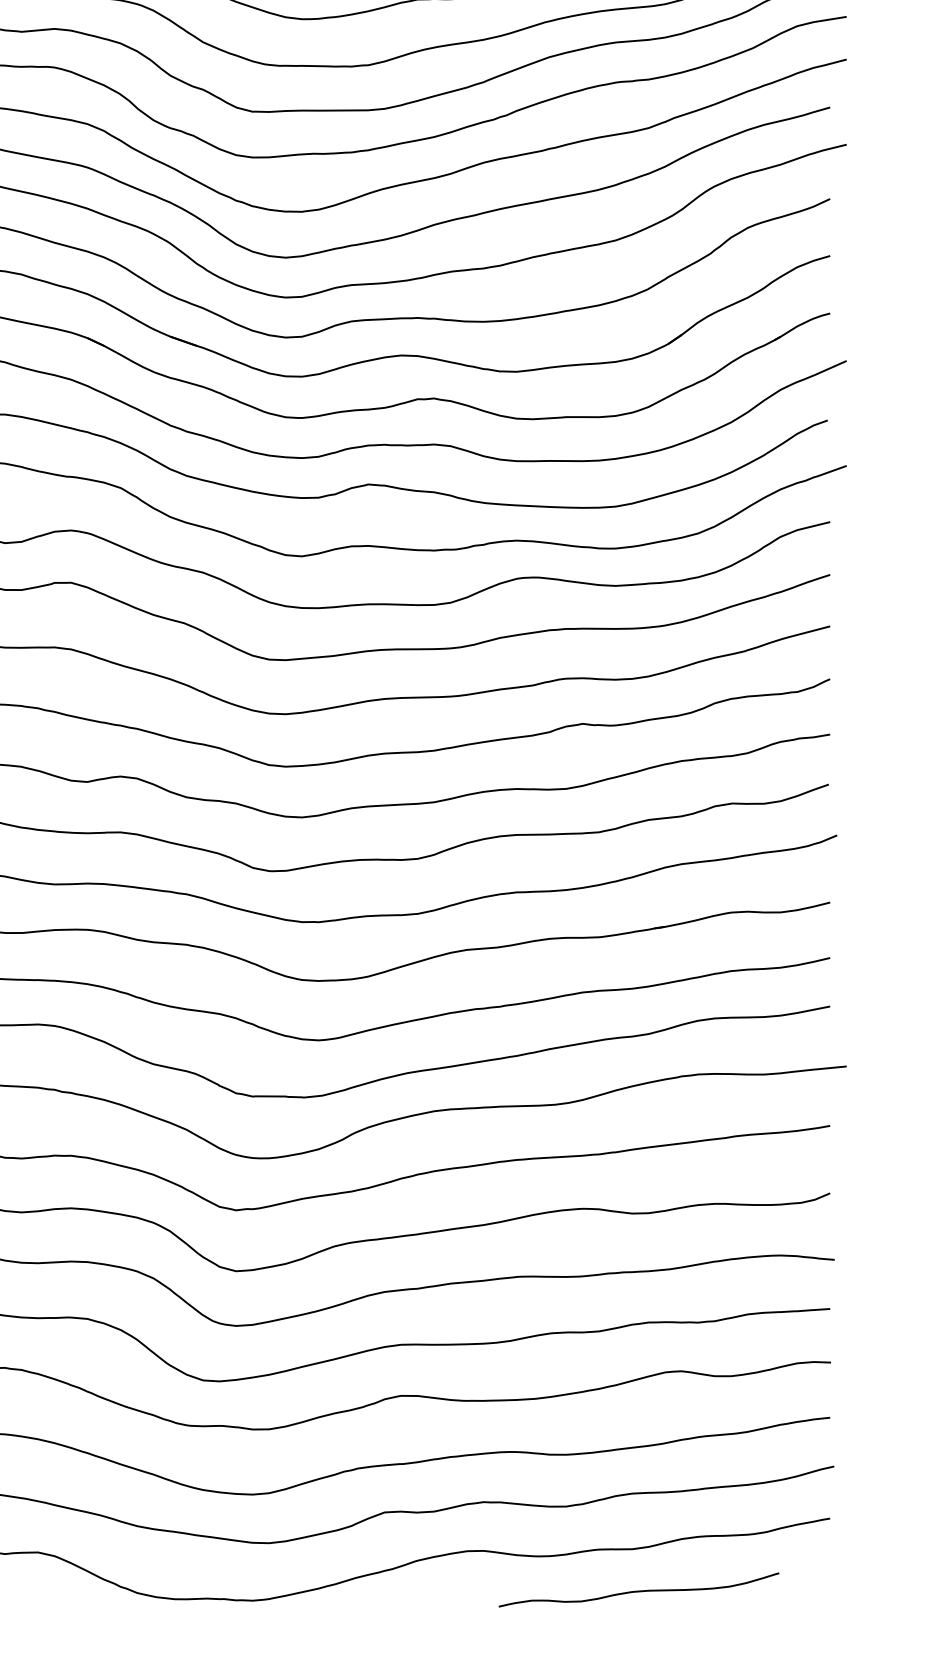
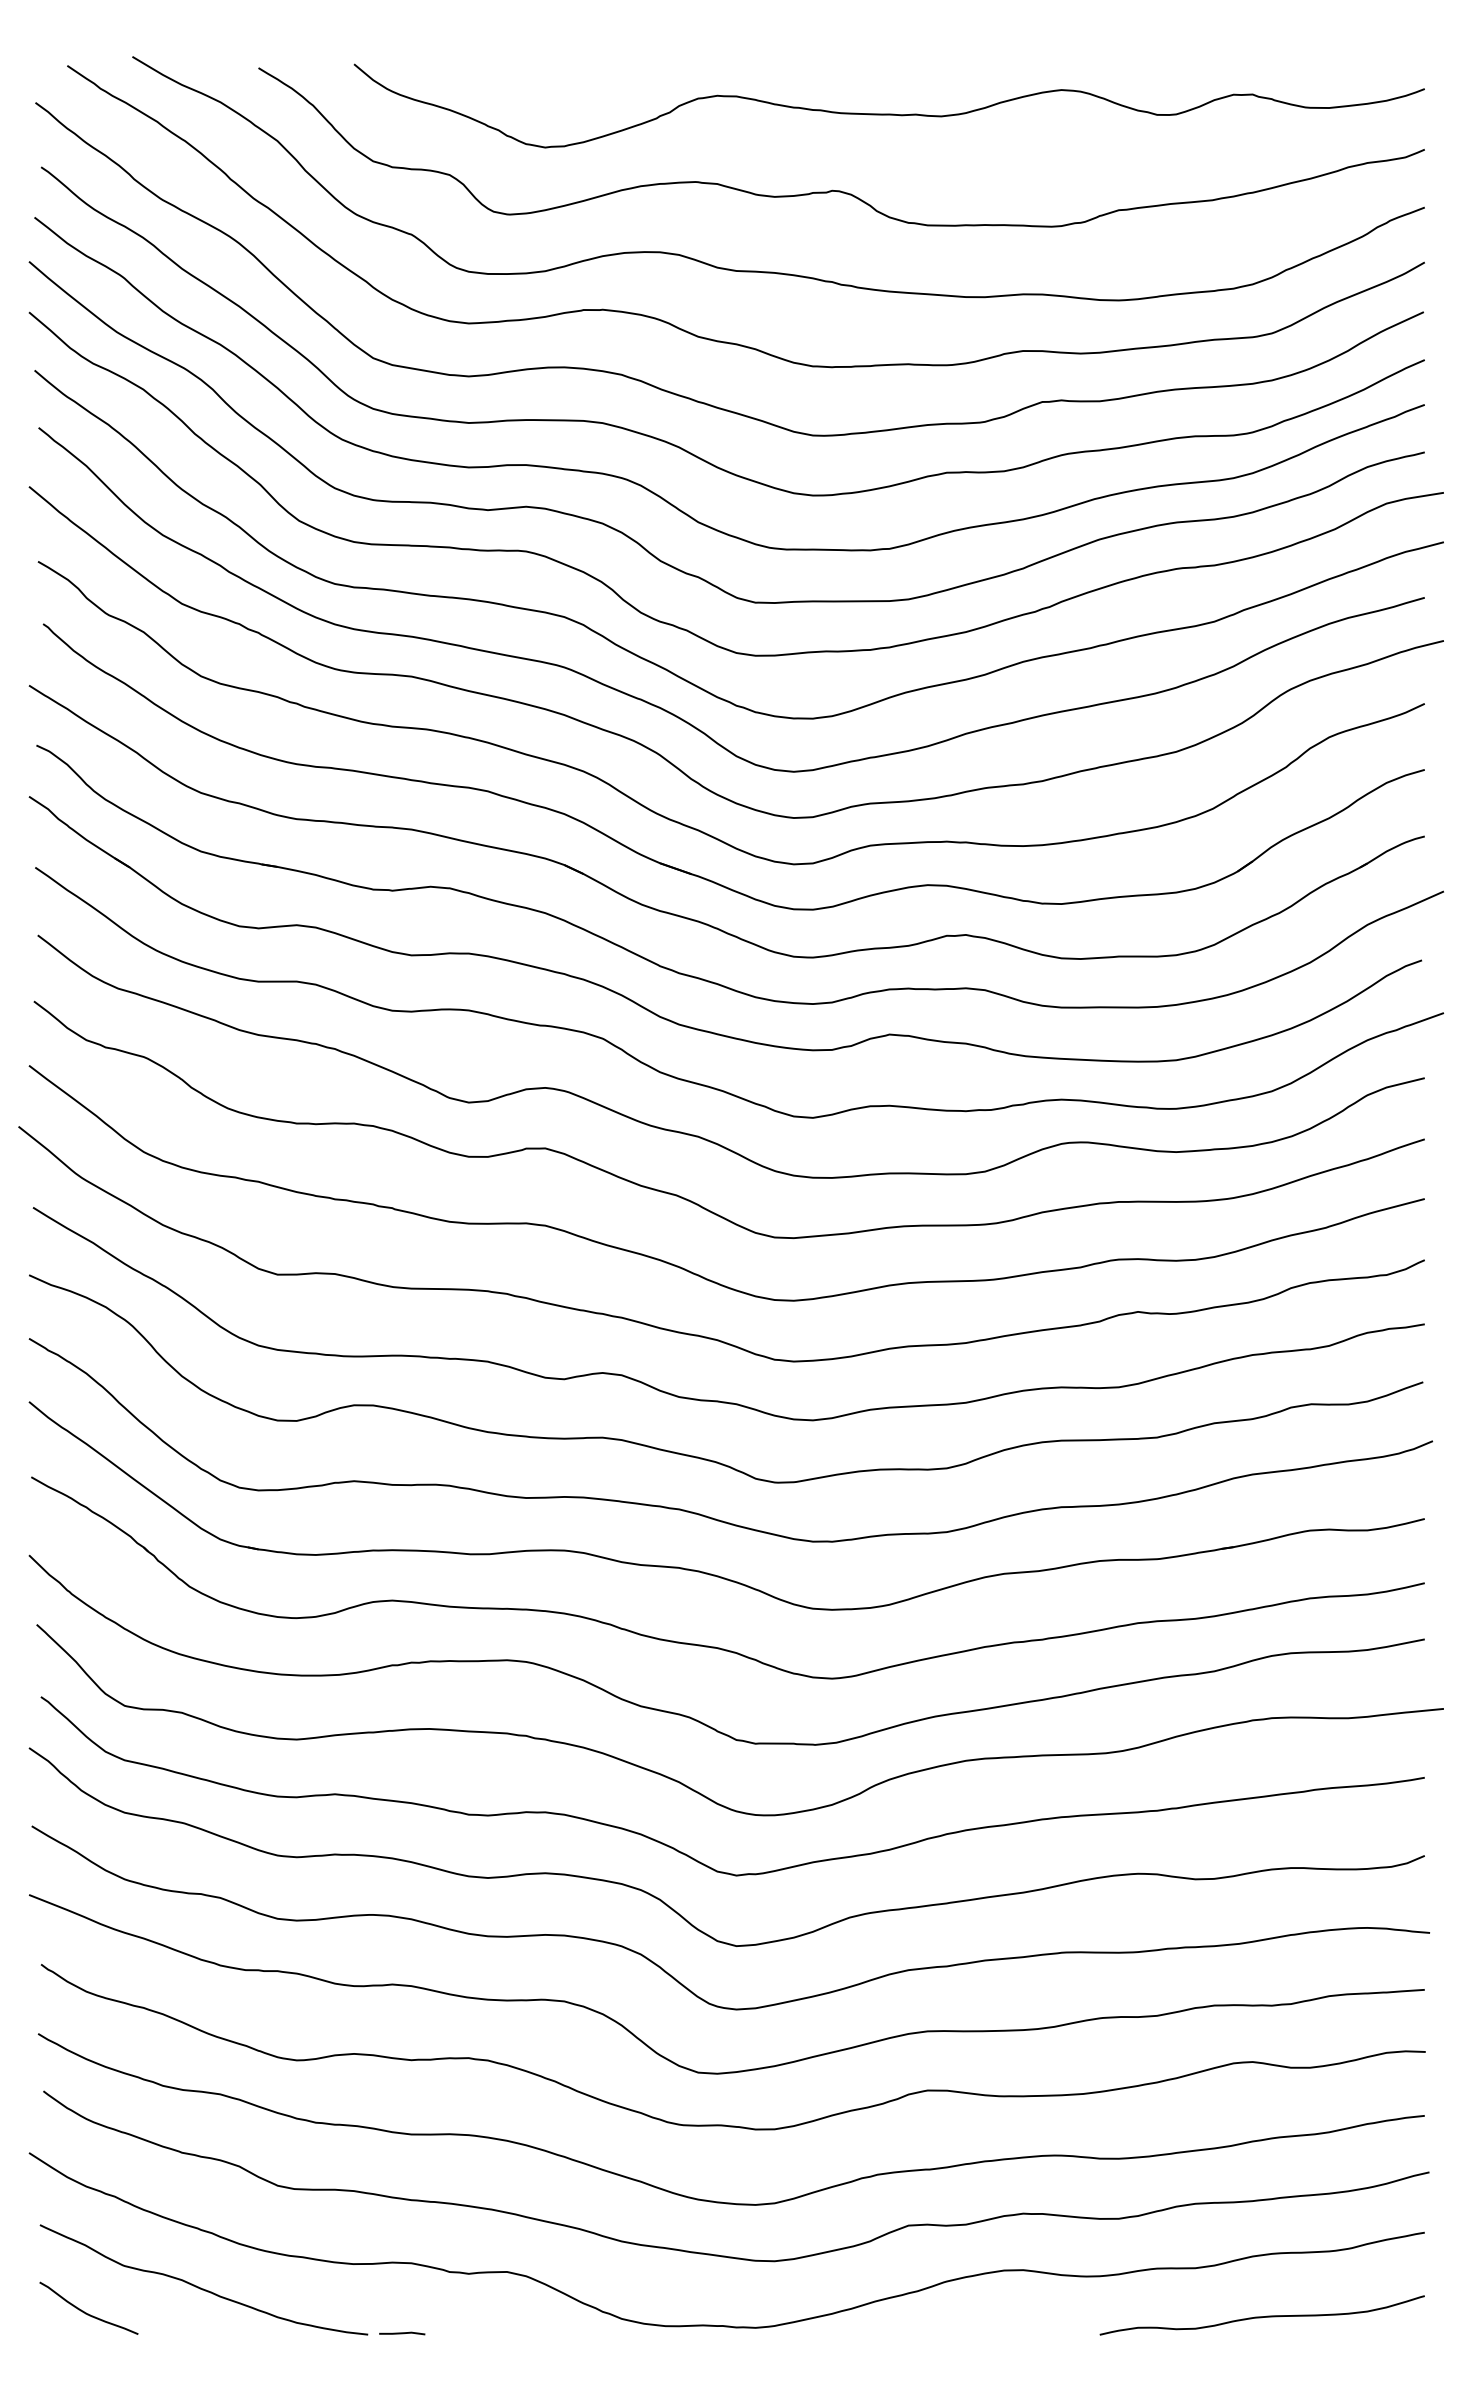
curve: (638, 1590) -> (1261, 2316), moved

